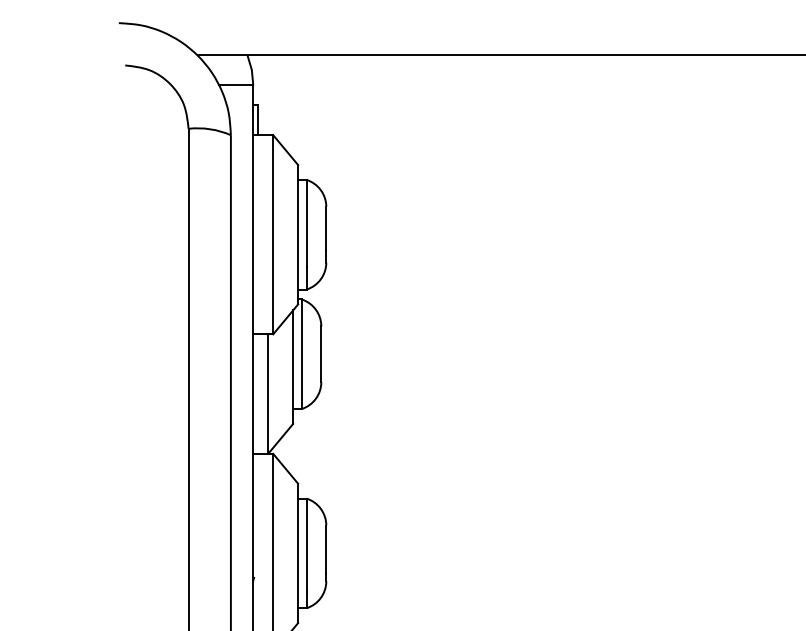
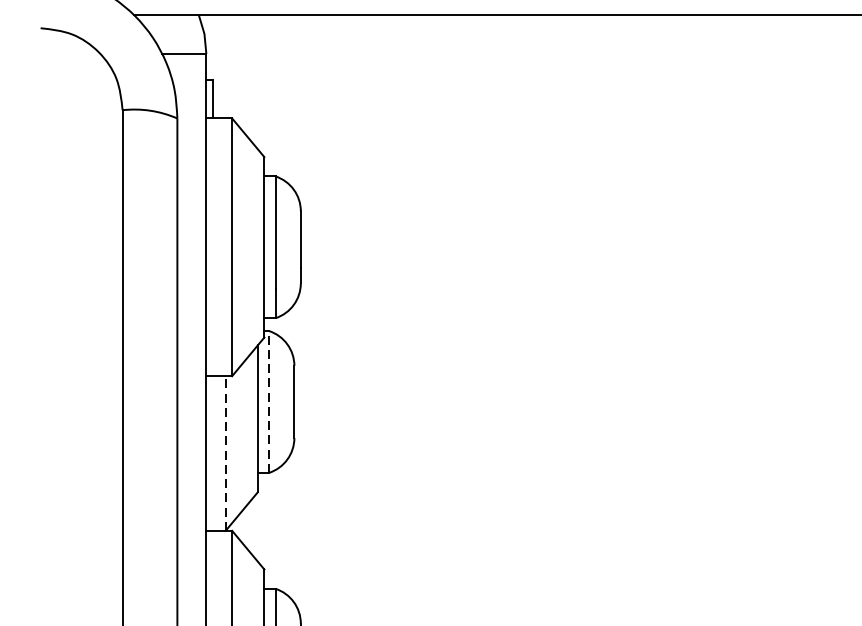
line: (301, 354) -> (268, 402), solid -> dashed
line: (268, 394) -> (226, 454), solid -> dashed

